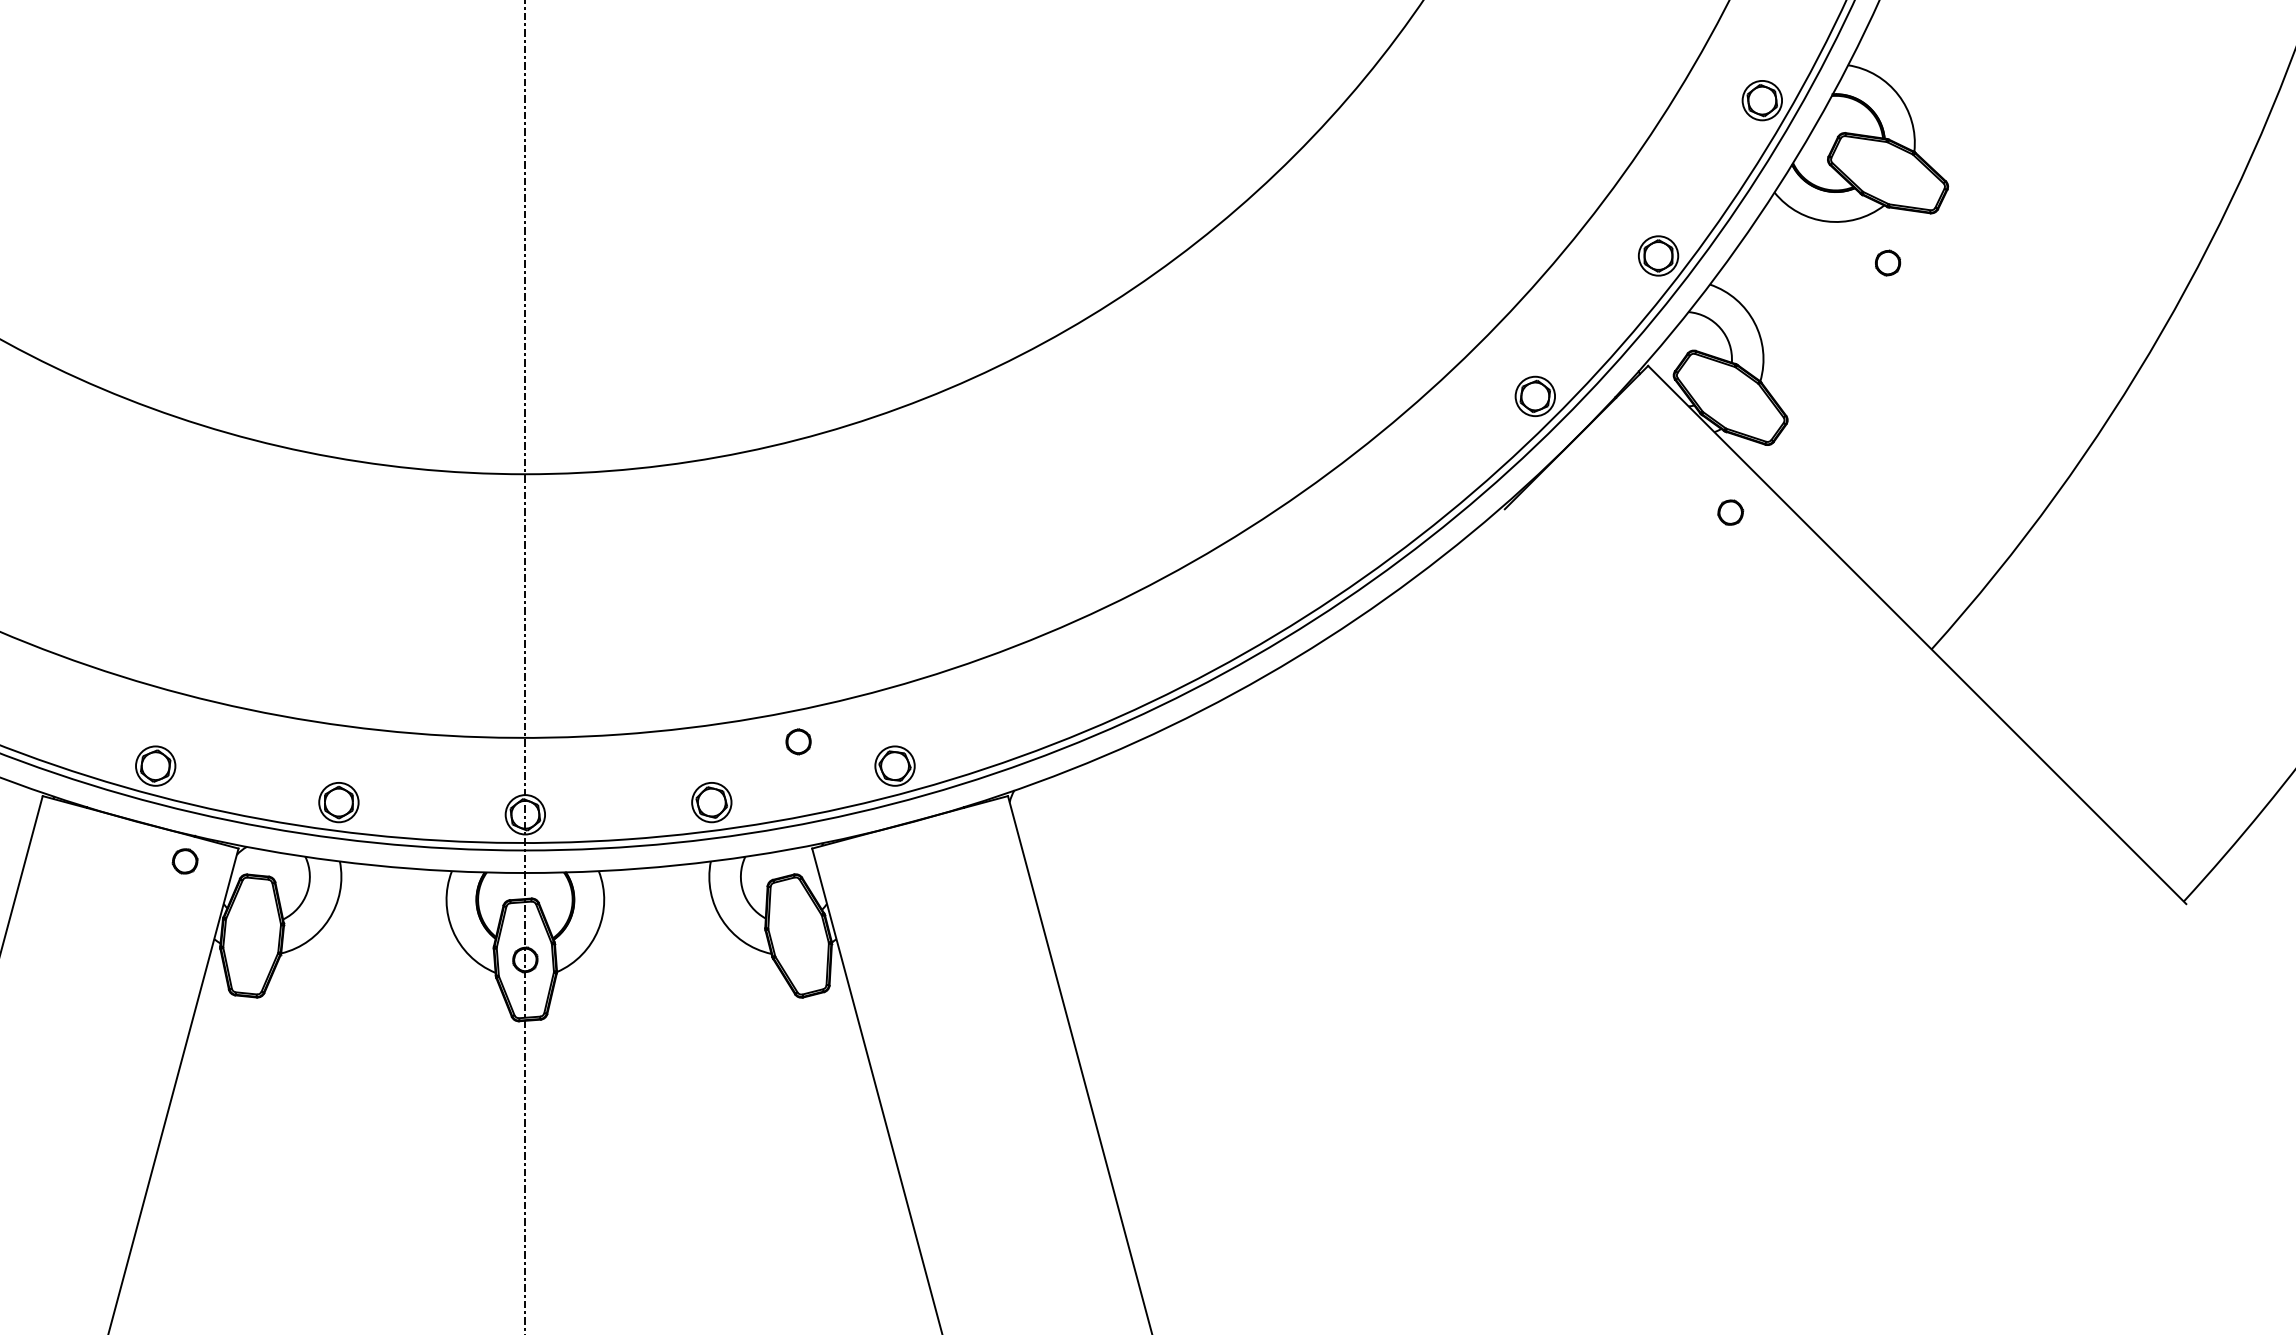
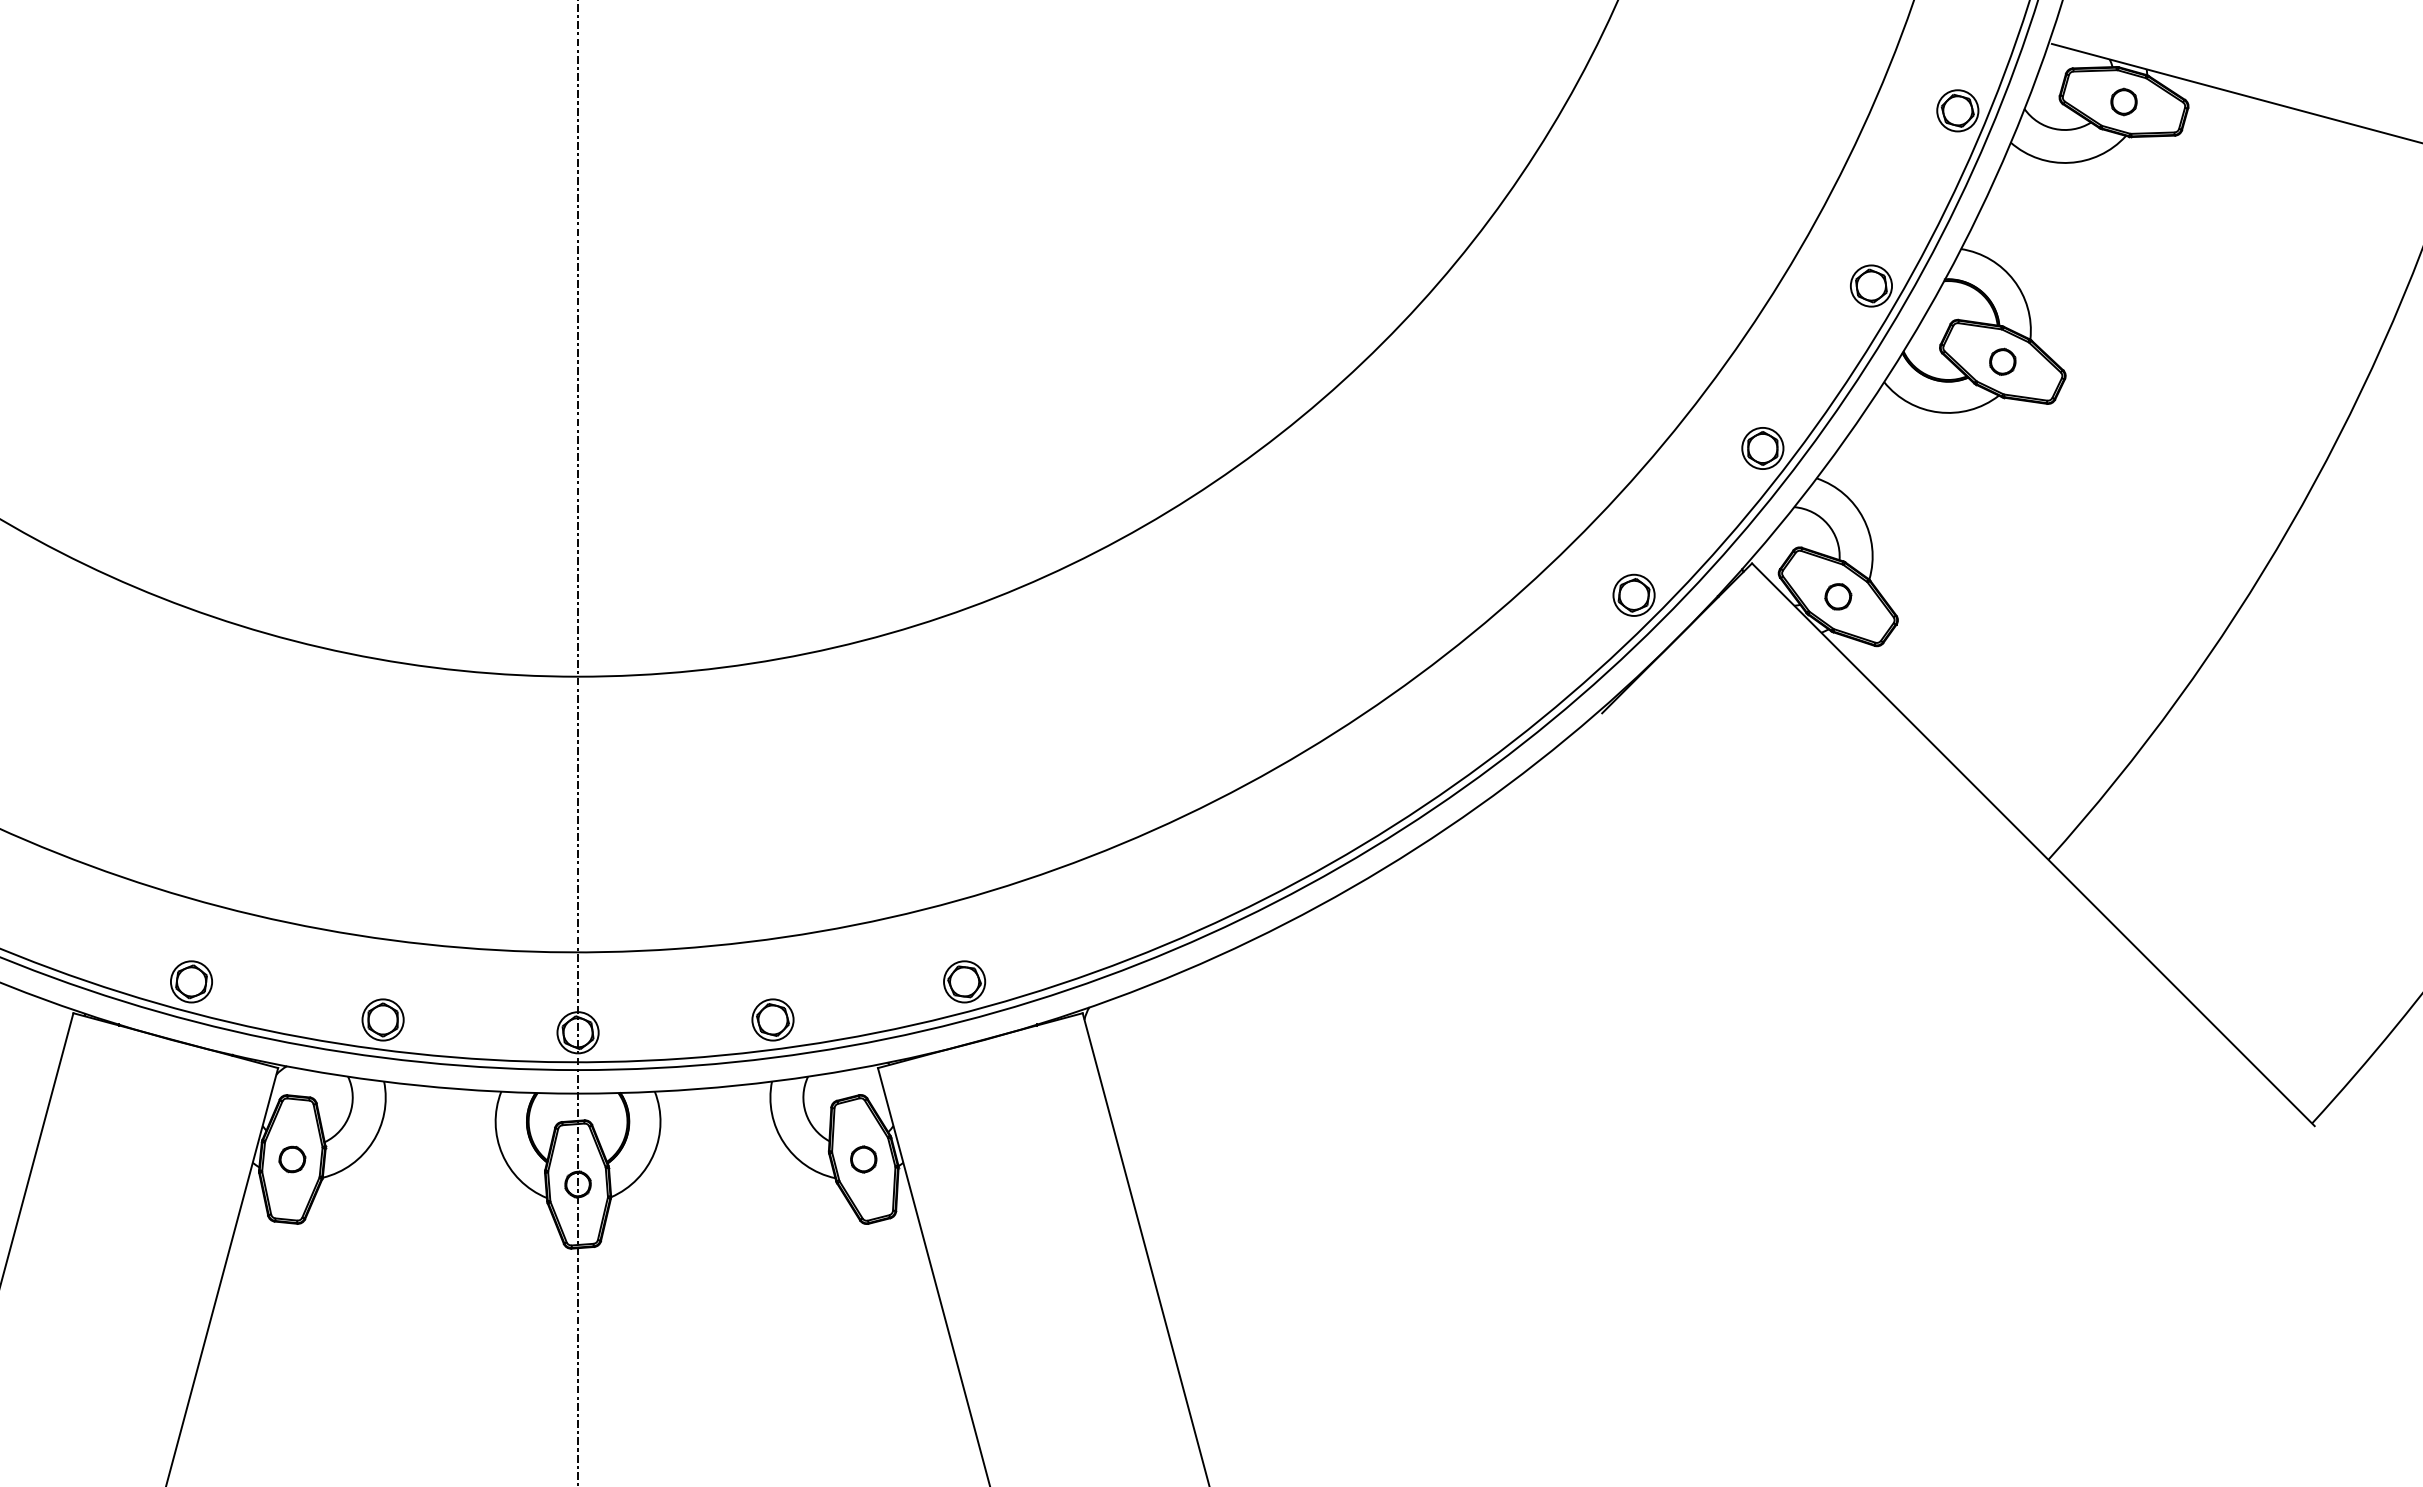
part: (1887, 262) -> (2002, 361), moved
part: (1730, 512) -> (1838, 596), moved
part: (798, 741) -> (863, 1159), moved
part: (185, 861) -> (292, 1159), moved

